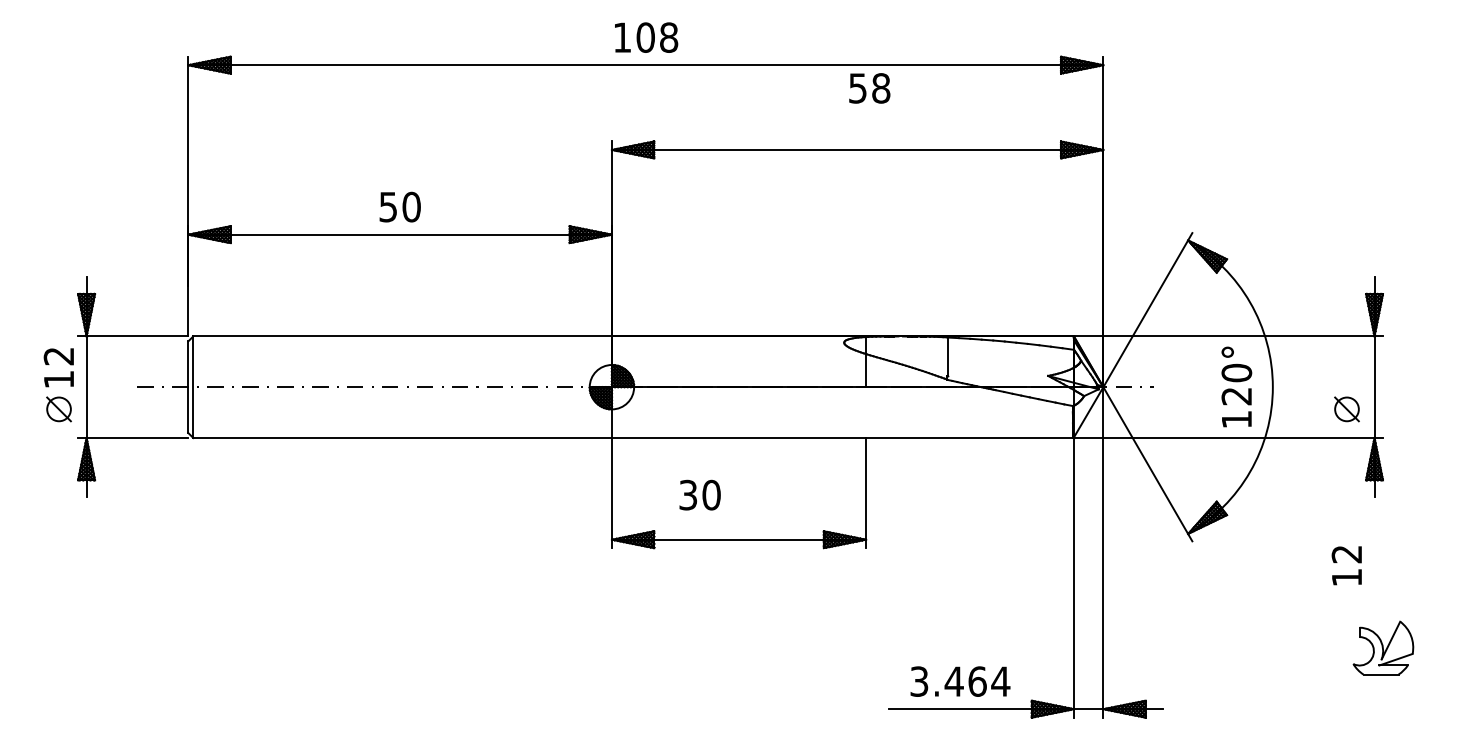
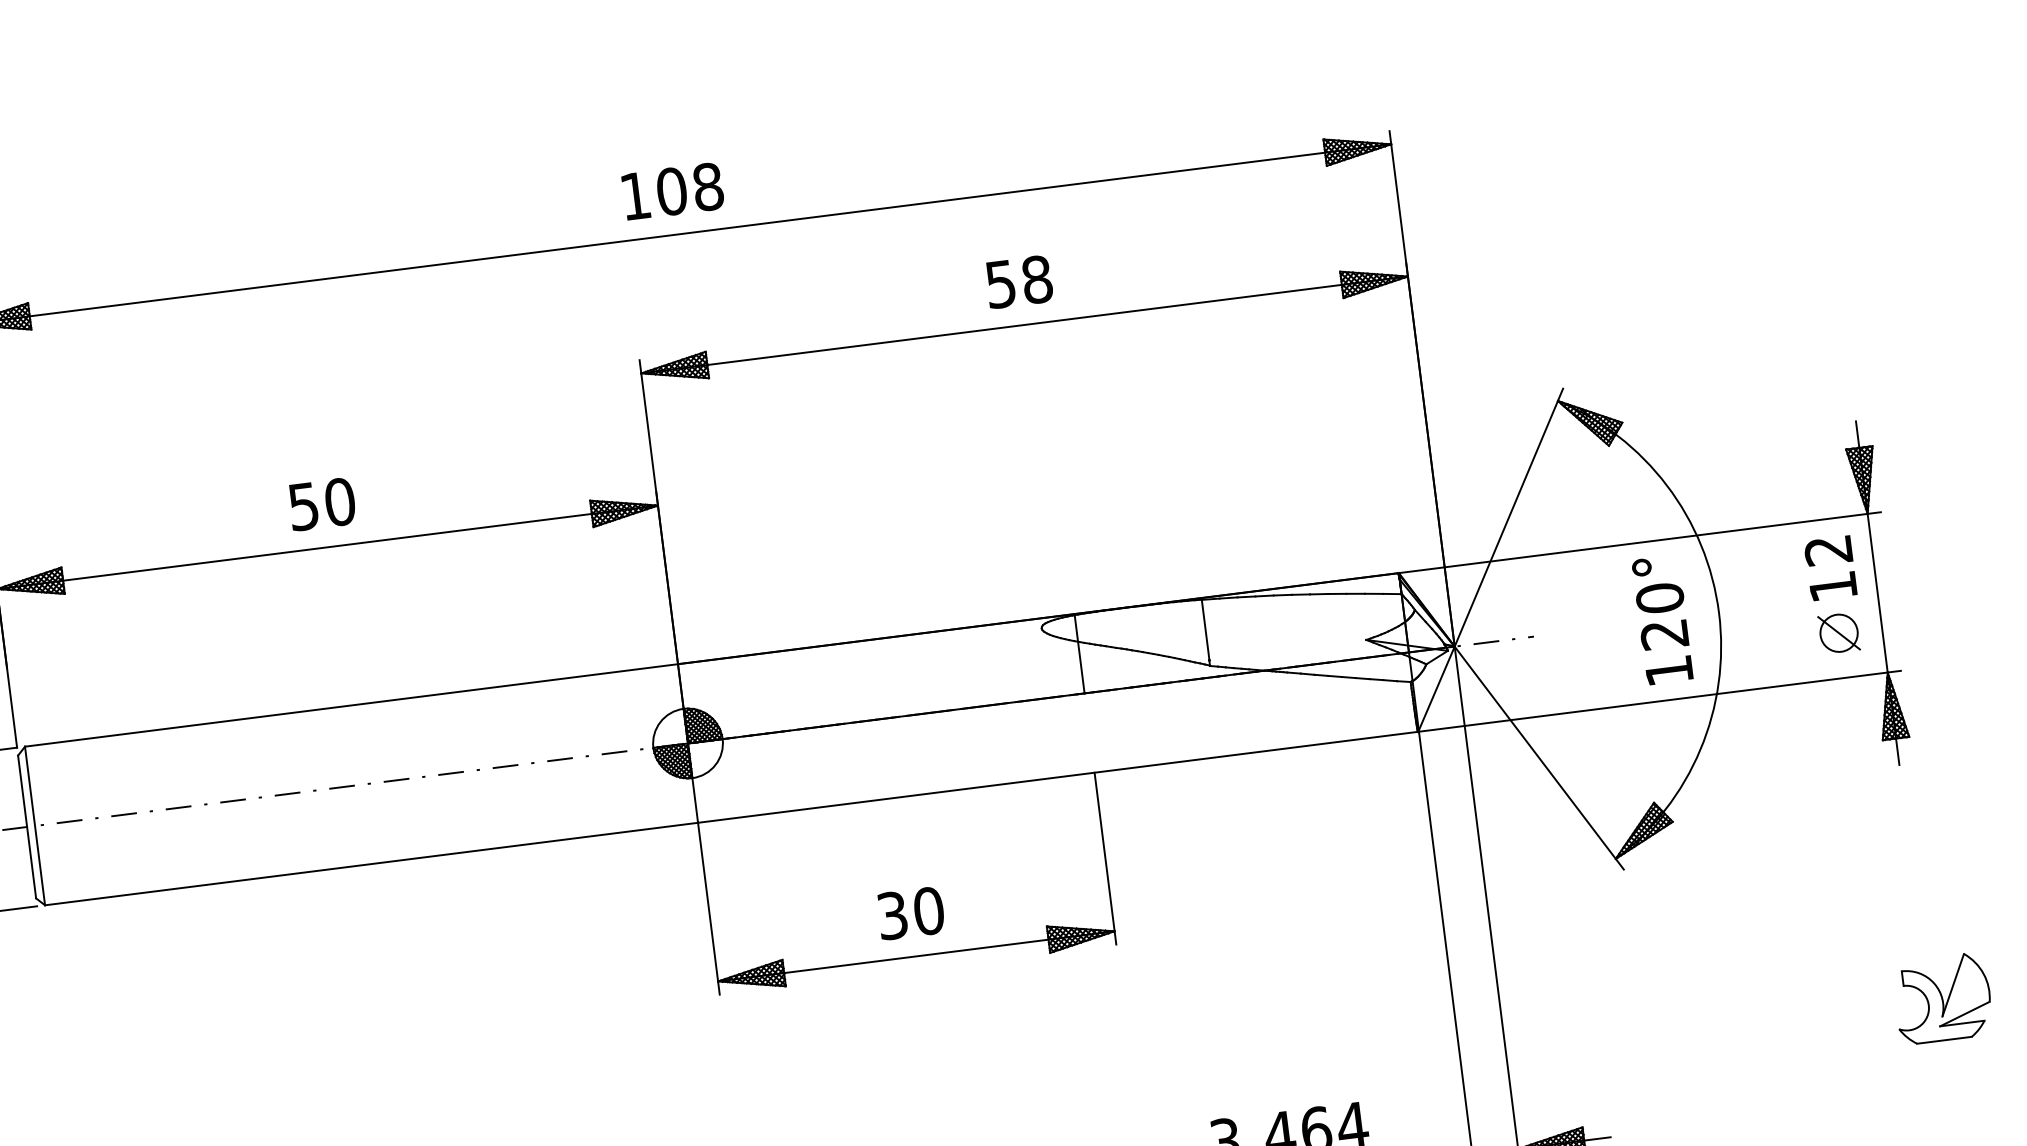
text: (869, 88) -> (1018, 282), moved
text: (699, 494) -> (909, 912), moved
text: (1346, 565) -> (1830, 567), moved

